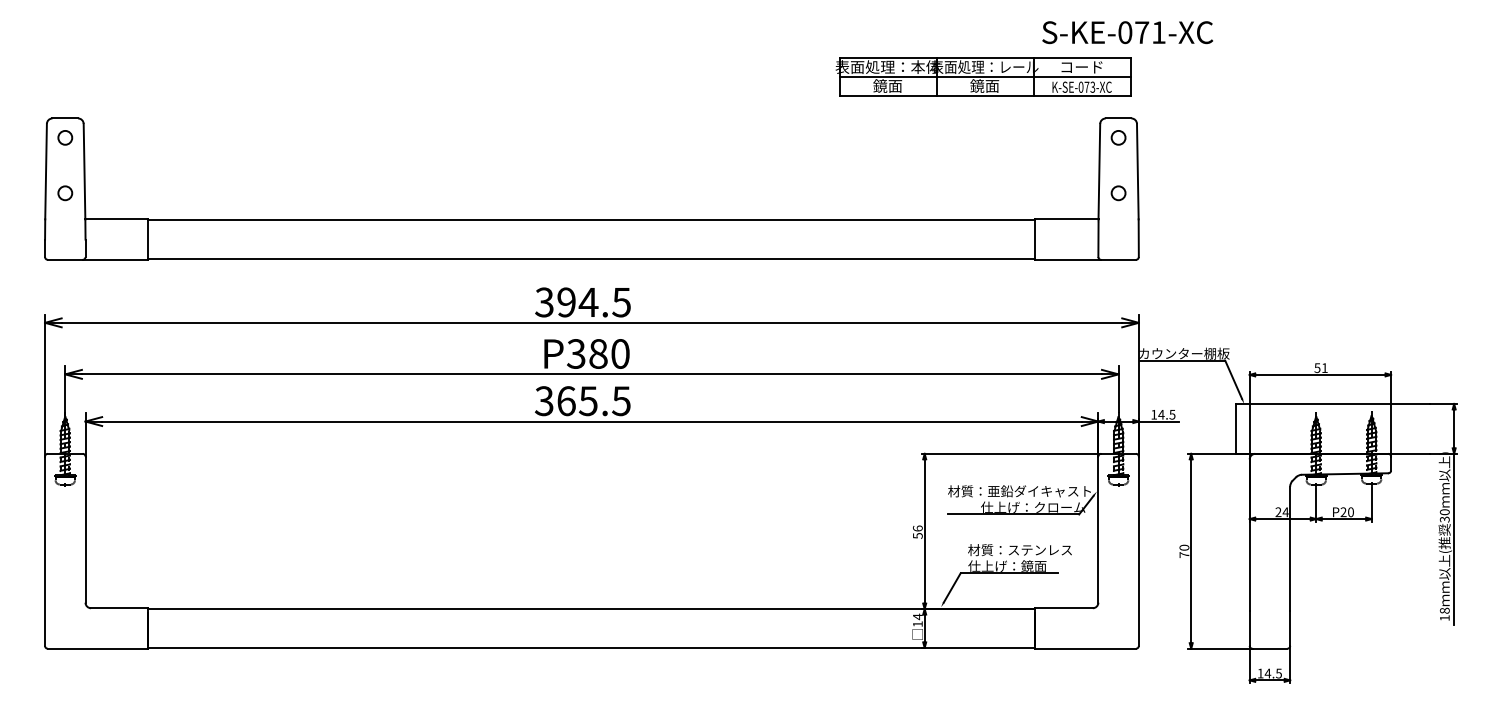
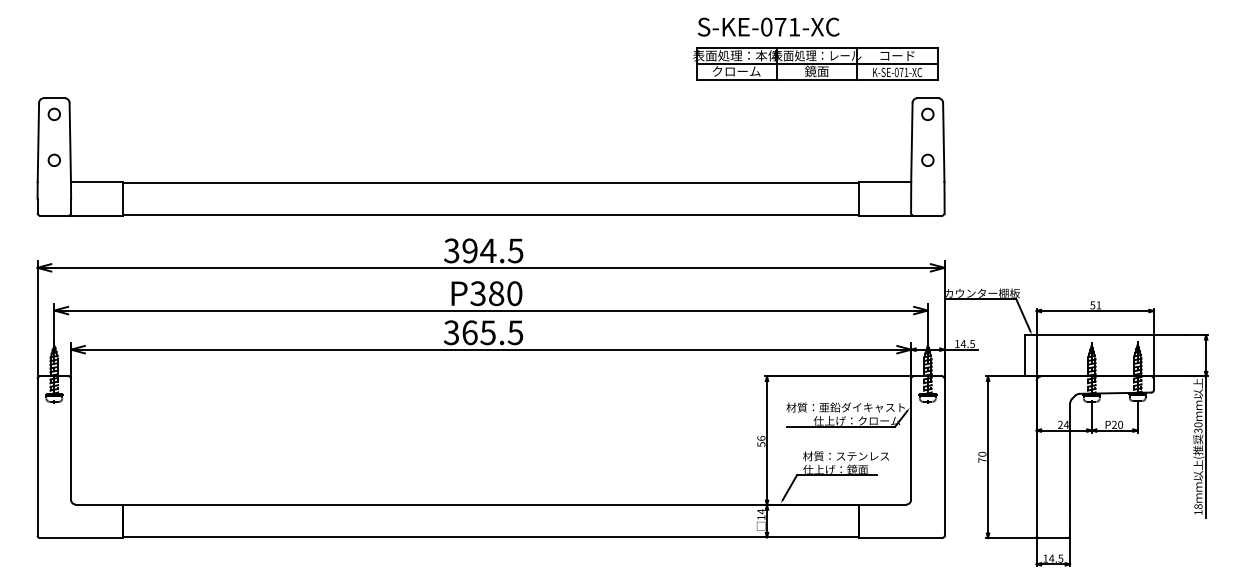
text: (1127, 32) -> (768, 27), moved
text: (887, 85) -> (736, 70), 鏡面 -> クローム
text: (1092, 86) -> (906, 71), K-SE-073-XC -> K-SE-071-XC

